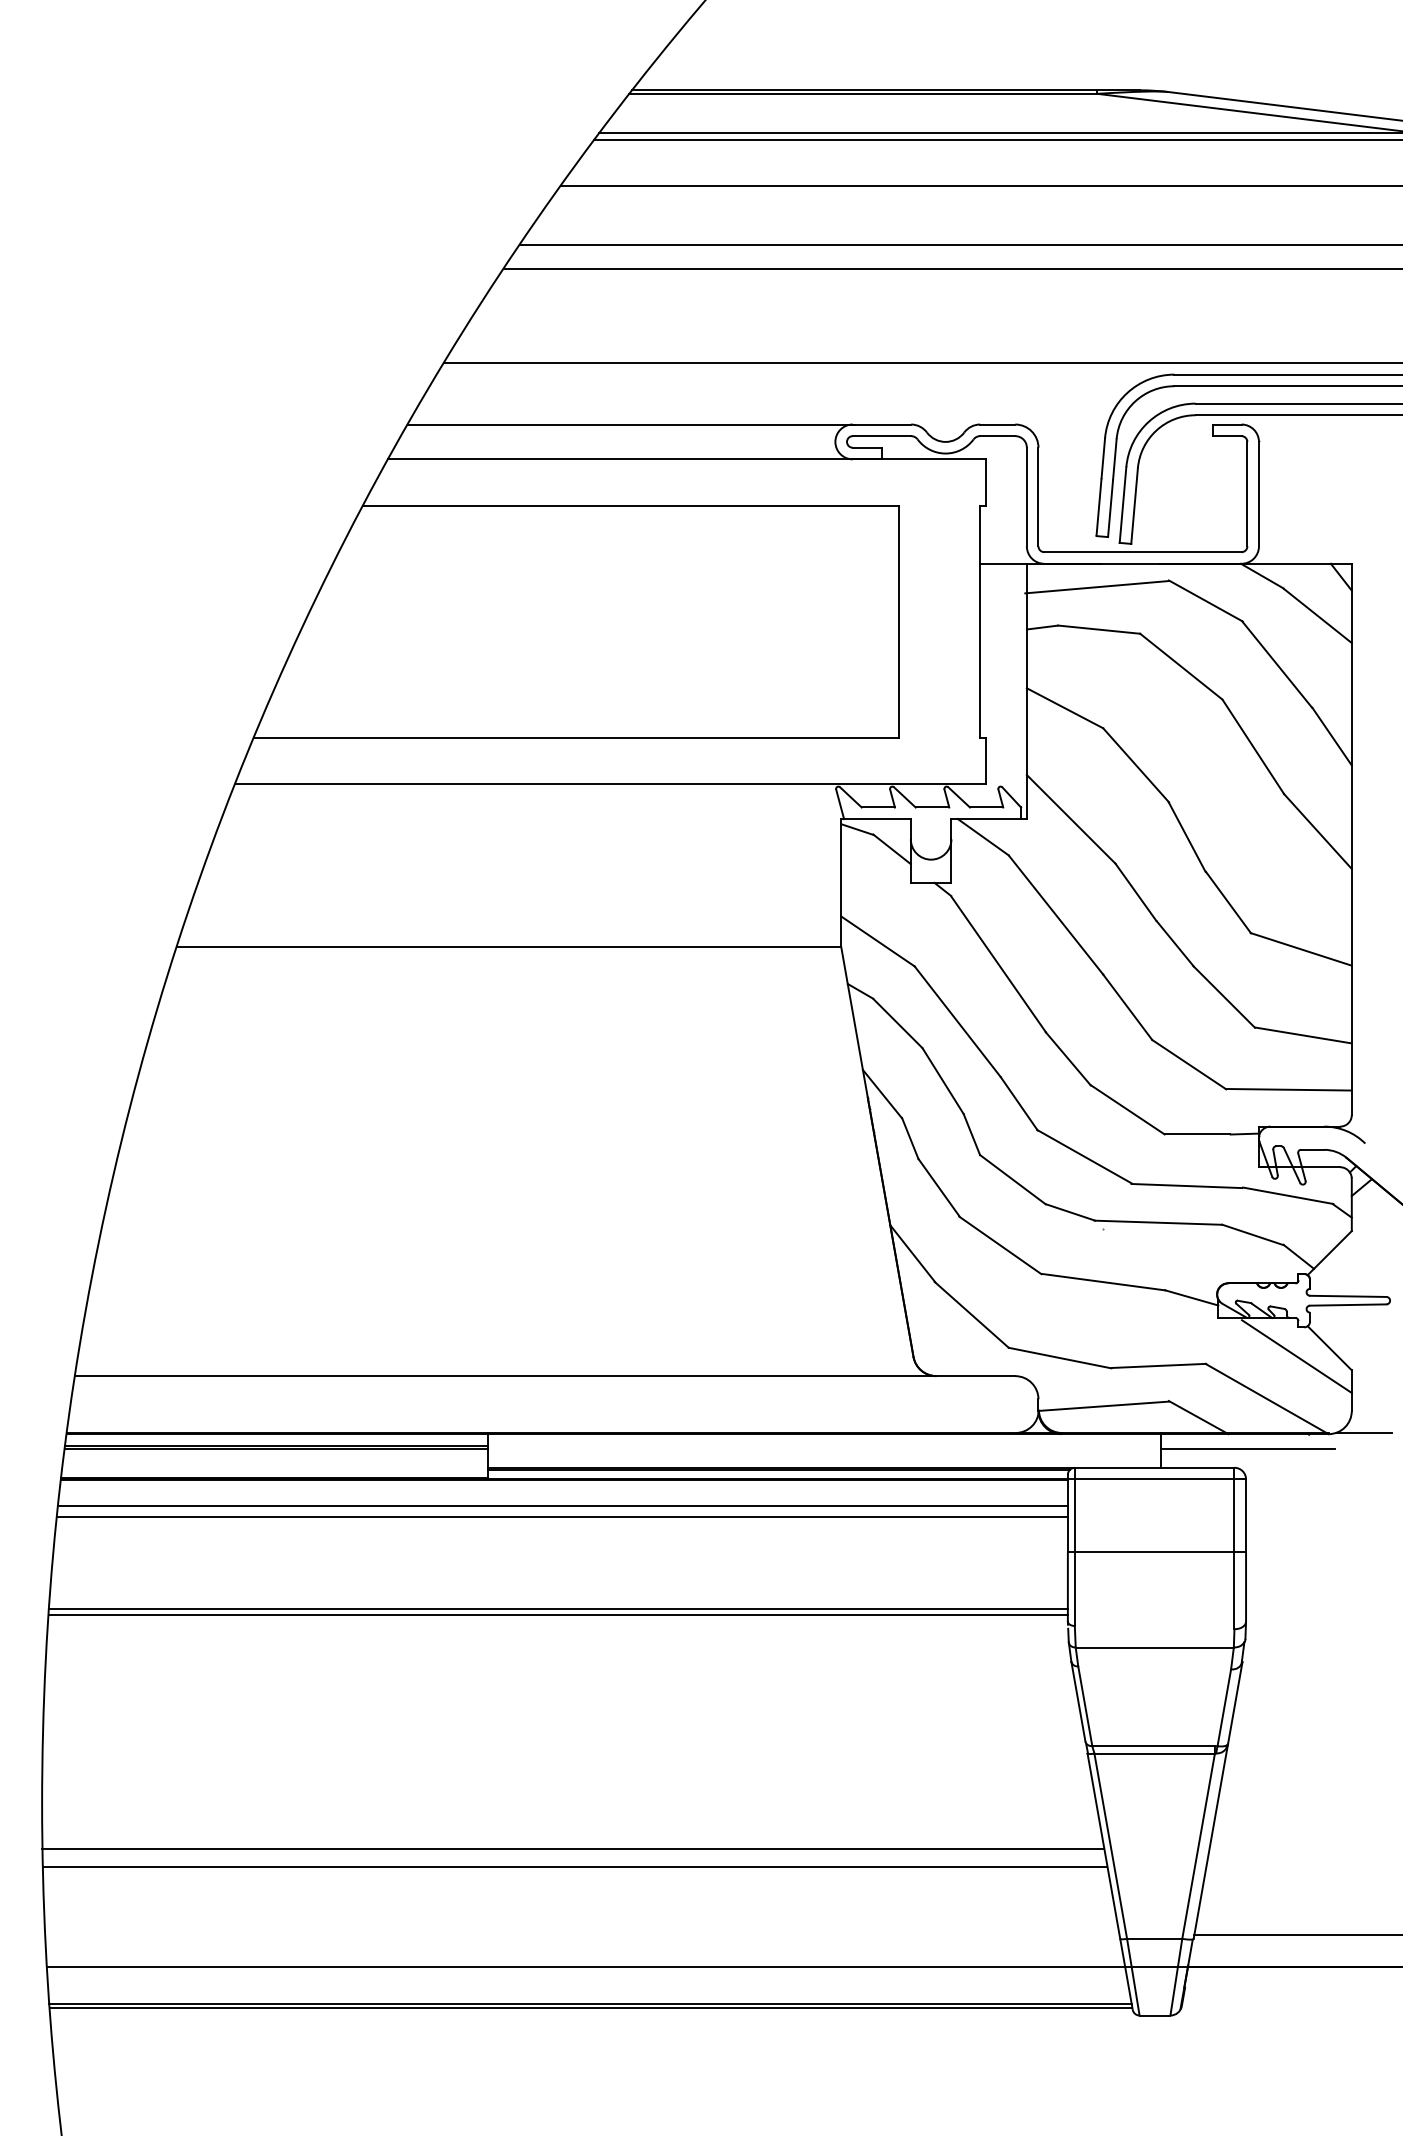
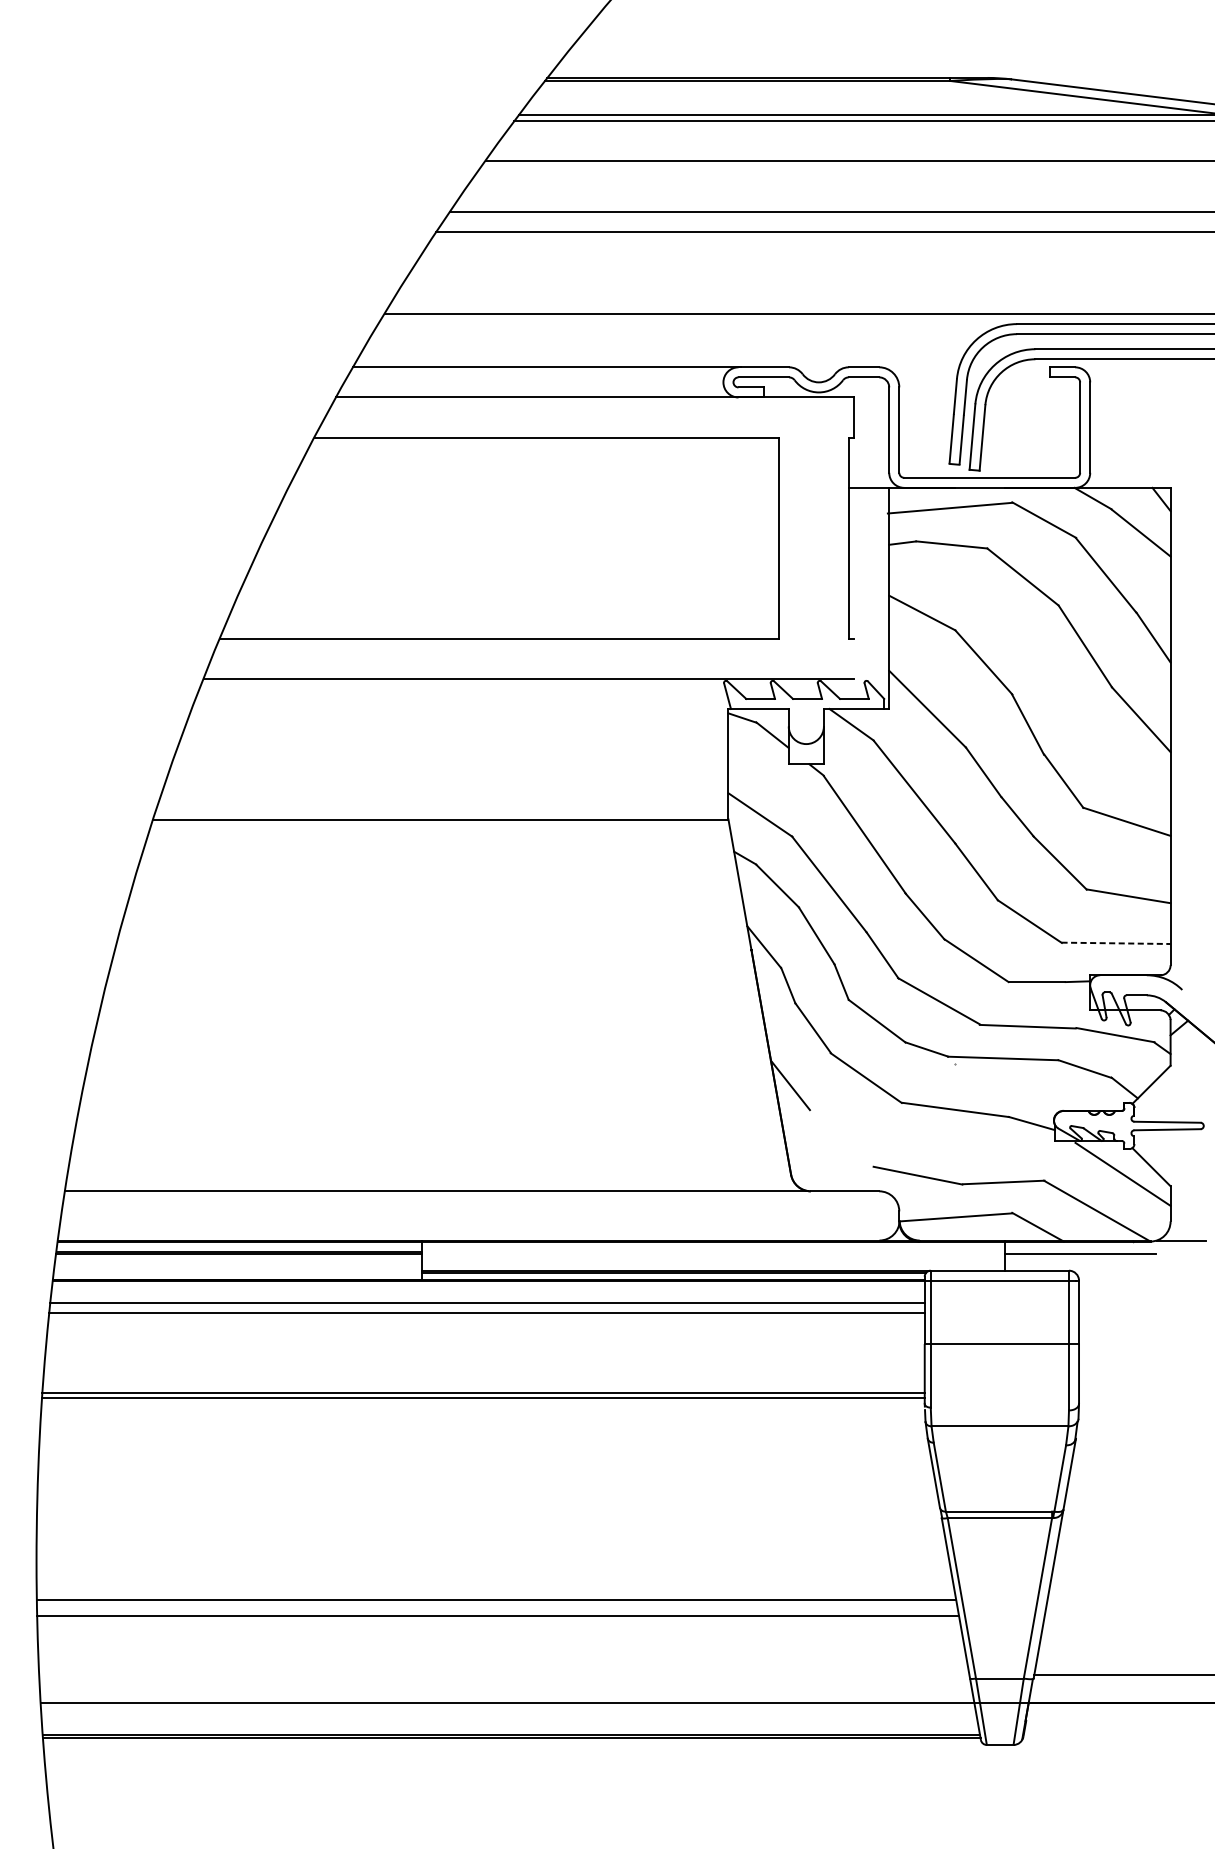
line: (986, 760) -> (854, 658), removed
line: (1288, 1089) -> (1115, 943), solid -> dashed
line: (971, 1314) -> (841, 1137), removed

